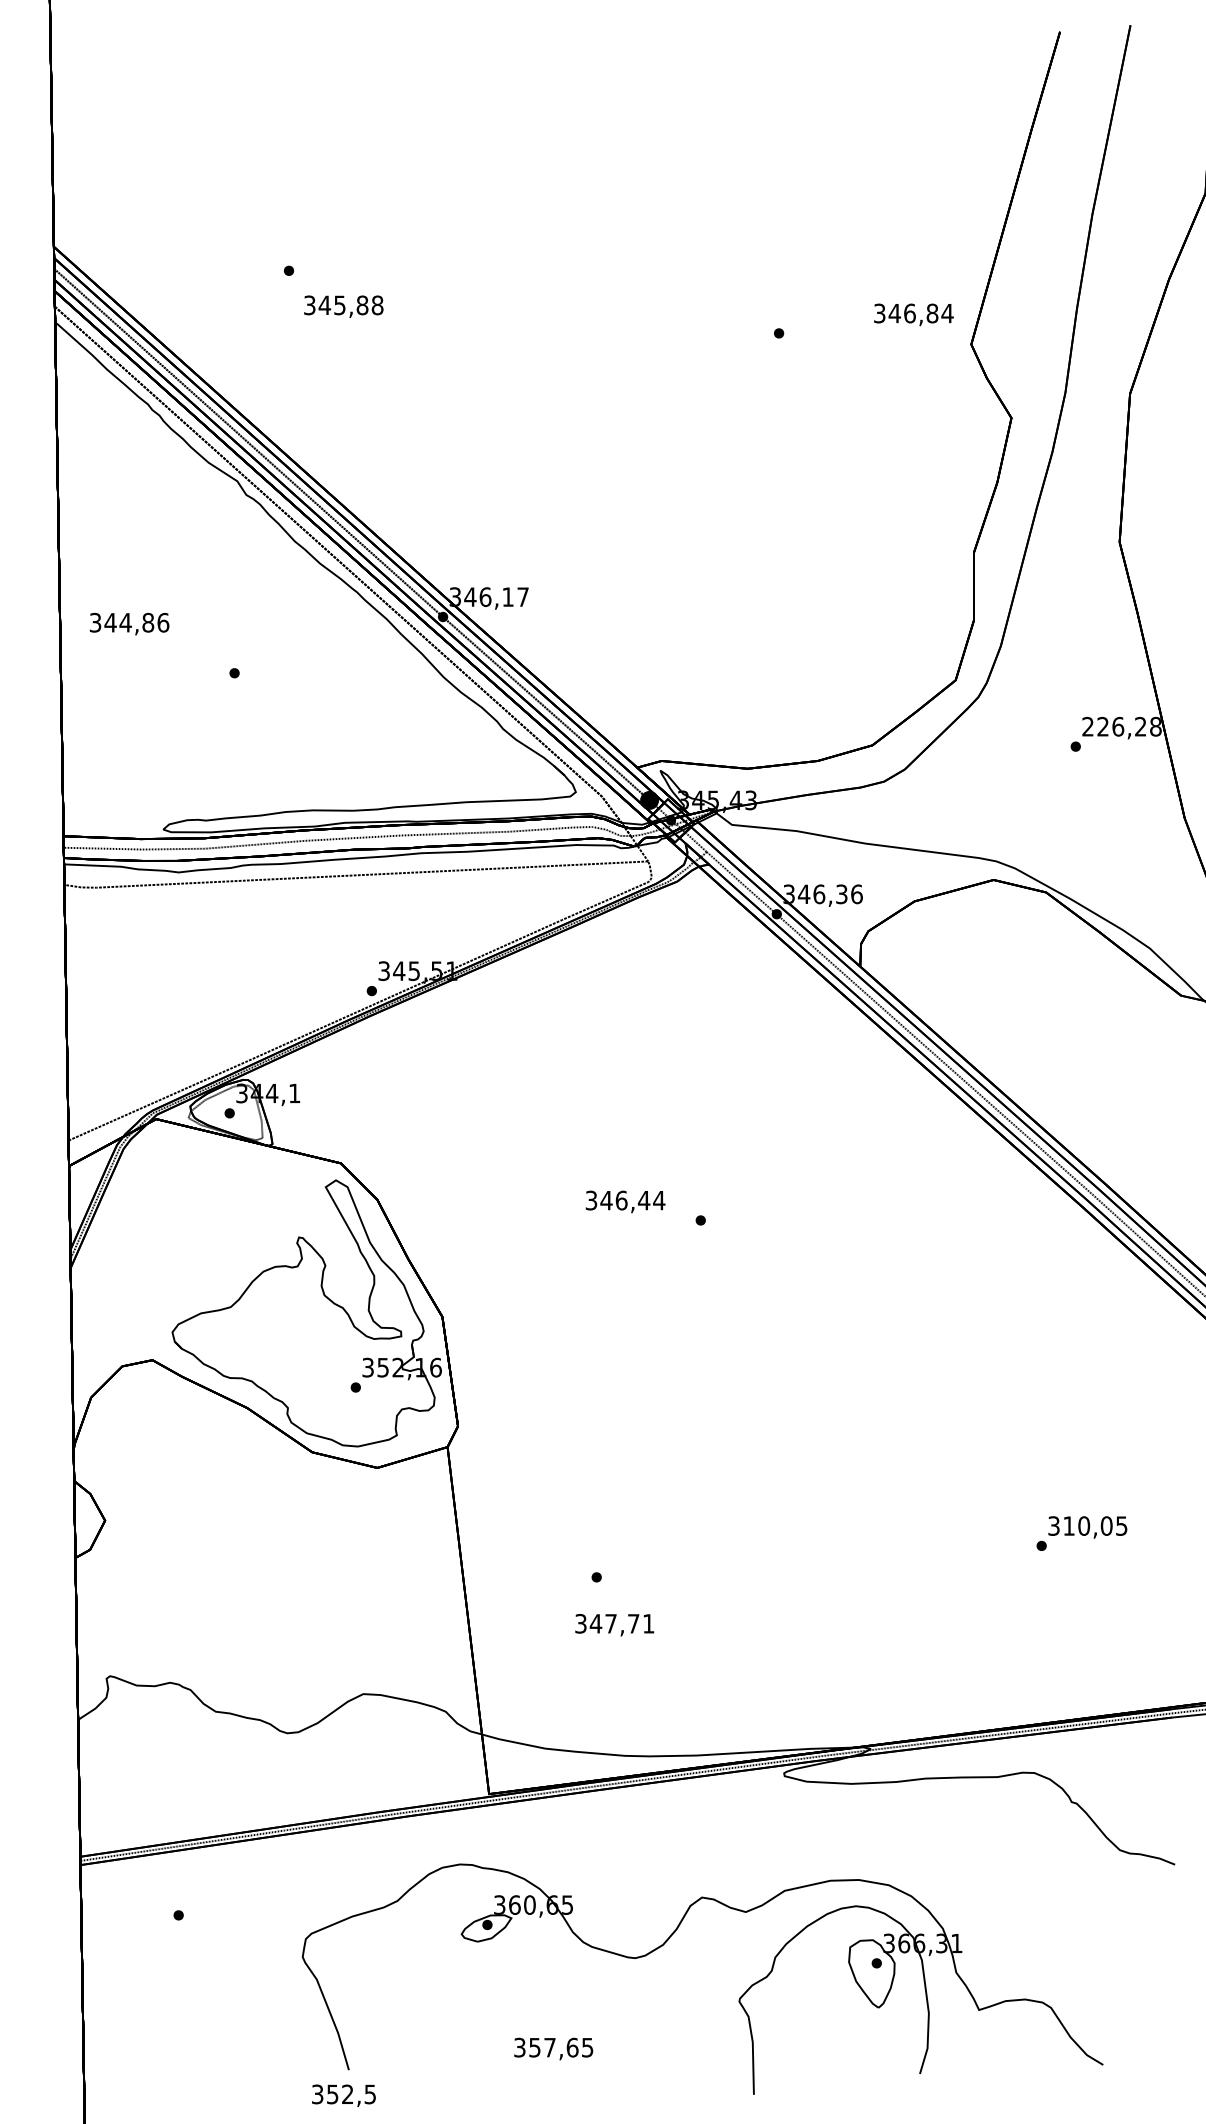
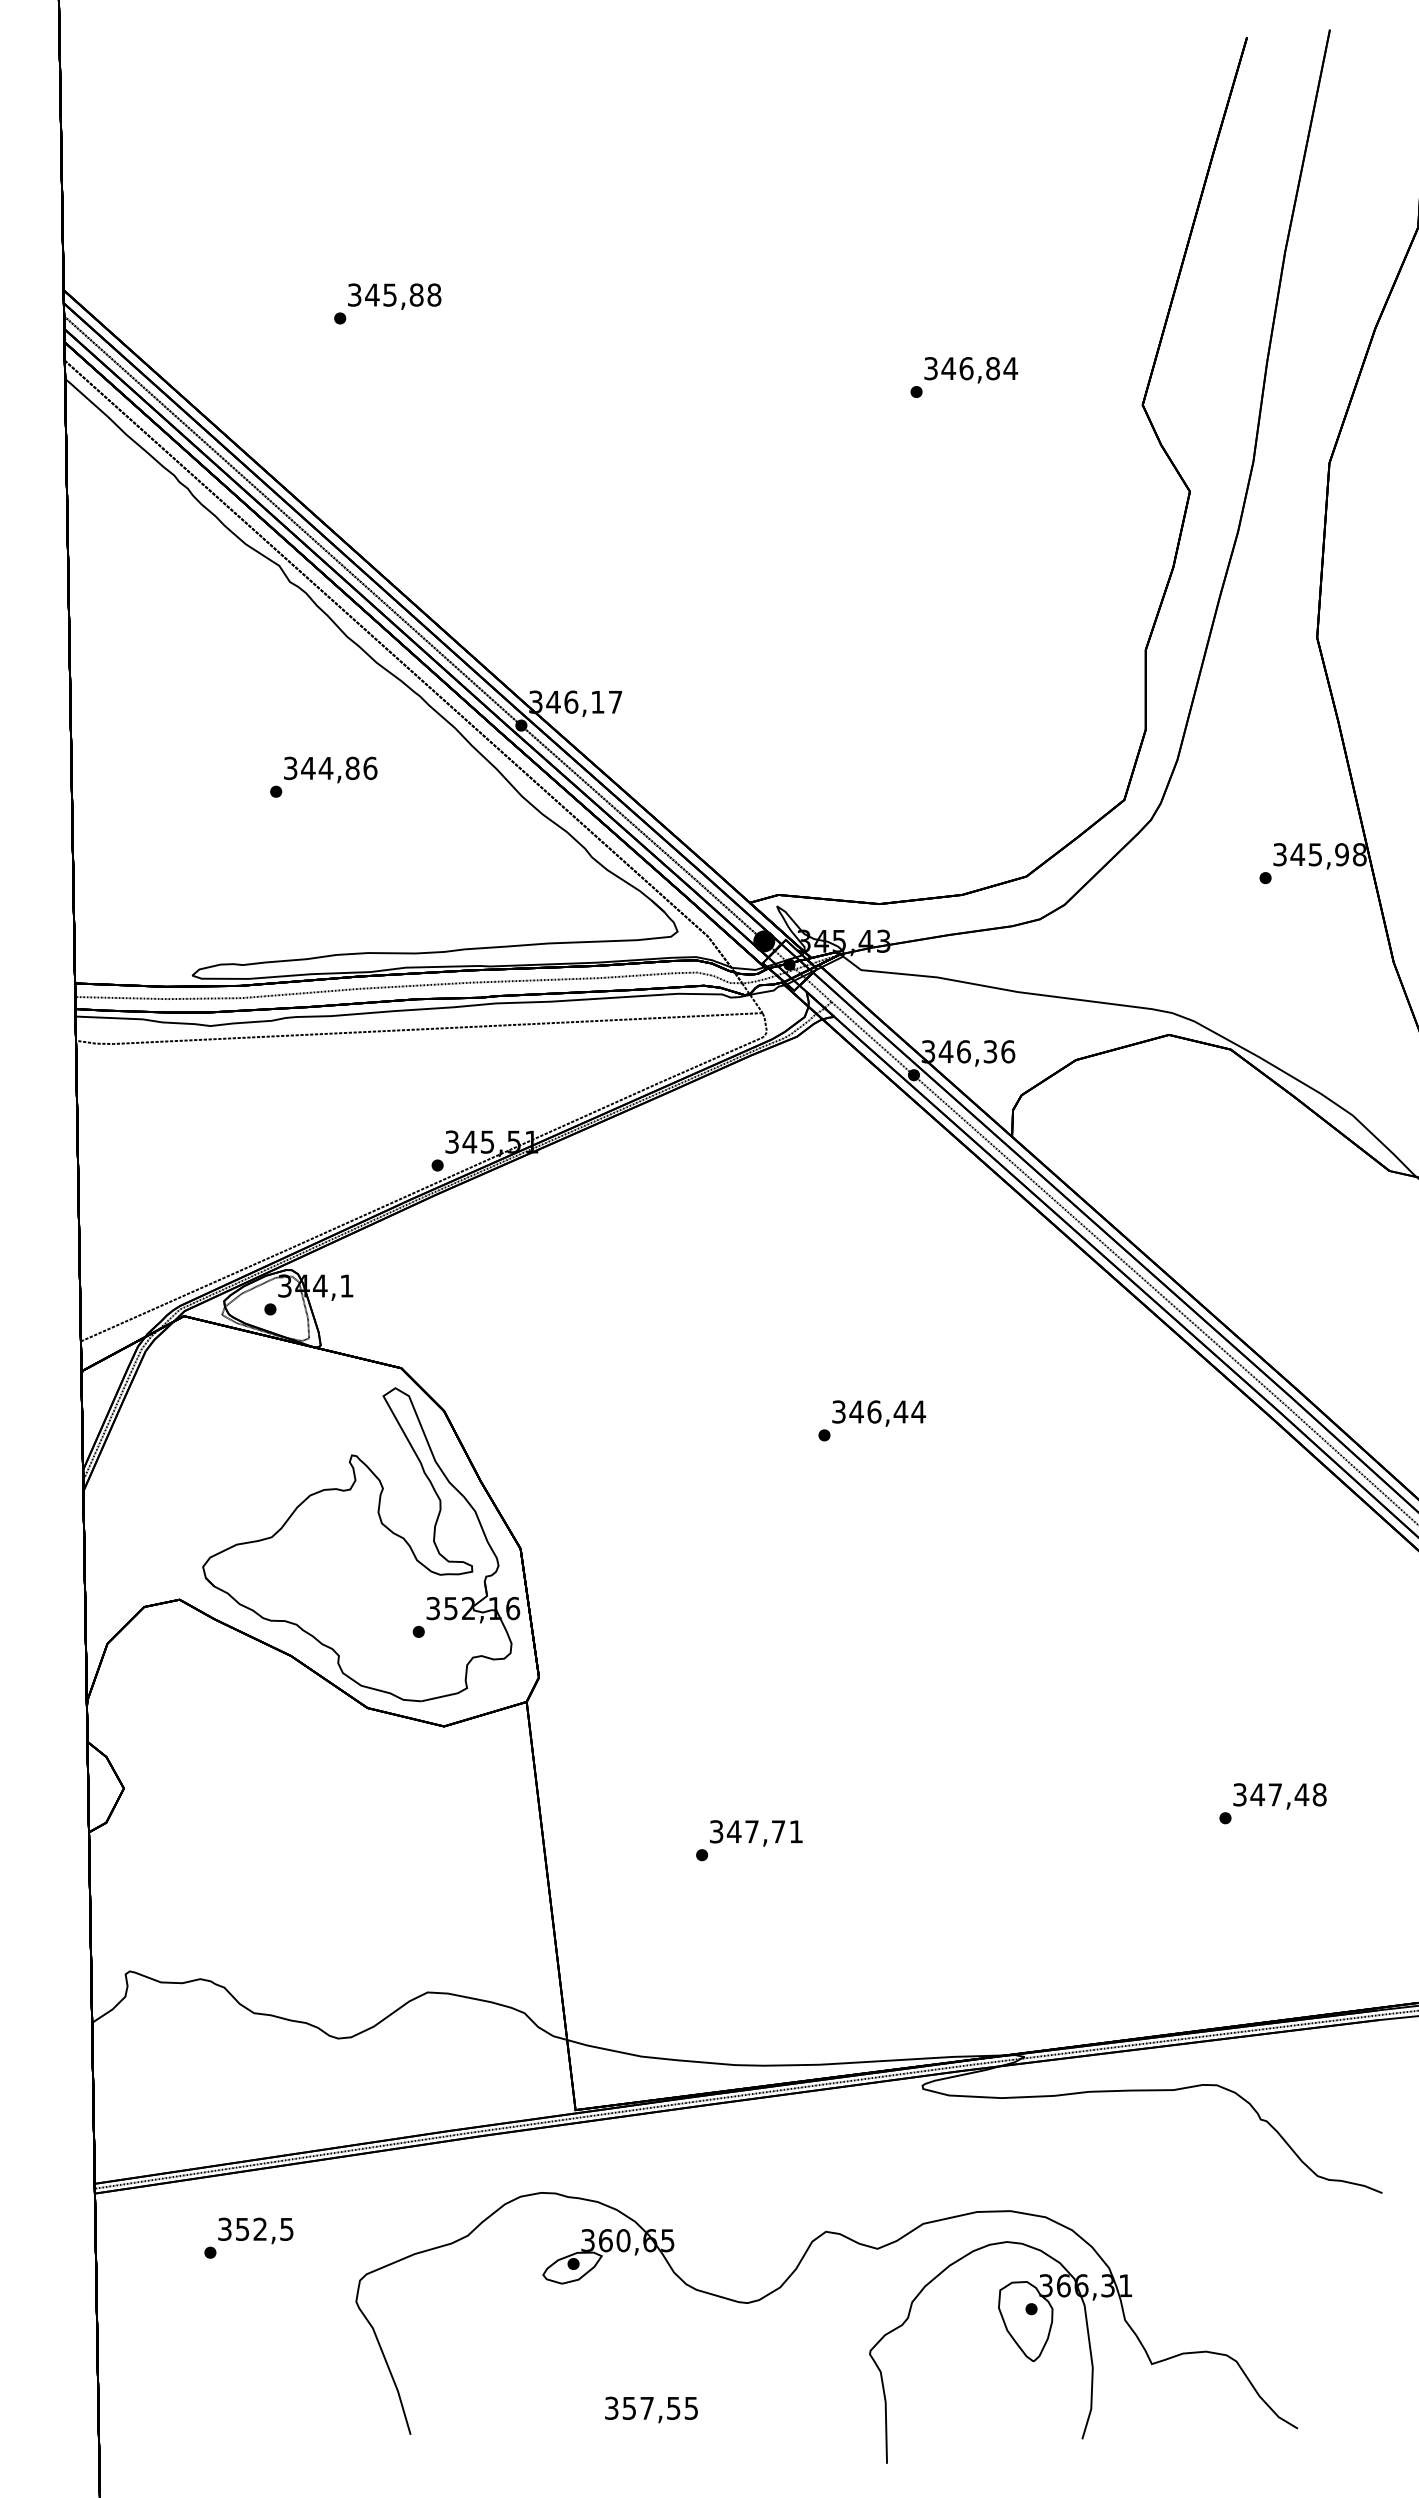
text: (343, 306) -> (394, 296), moved
text: (914, 315) -> (971, 370), moved
text: (129, 623) -> (330, 769), moved
text: (1113, 726) -> (1310, 854), 226,28 -> 345,98
text: (625, 1201) -> (878, 1413), moved
text: (1095, 1525) -> (1288, 1794), 310,05 -> 347,48
text: (614, 1625) -> (756, 1833), moved
text: (572, 2046) -> (673, 2407), 357,65 -> 357,55
text: (343, 2095) -> (255, 2230), moved

